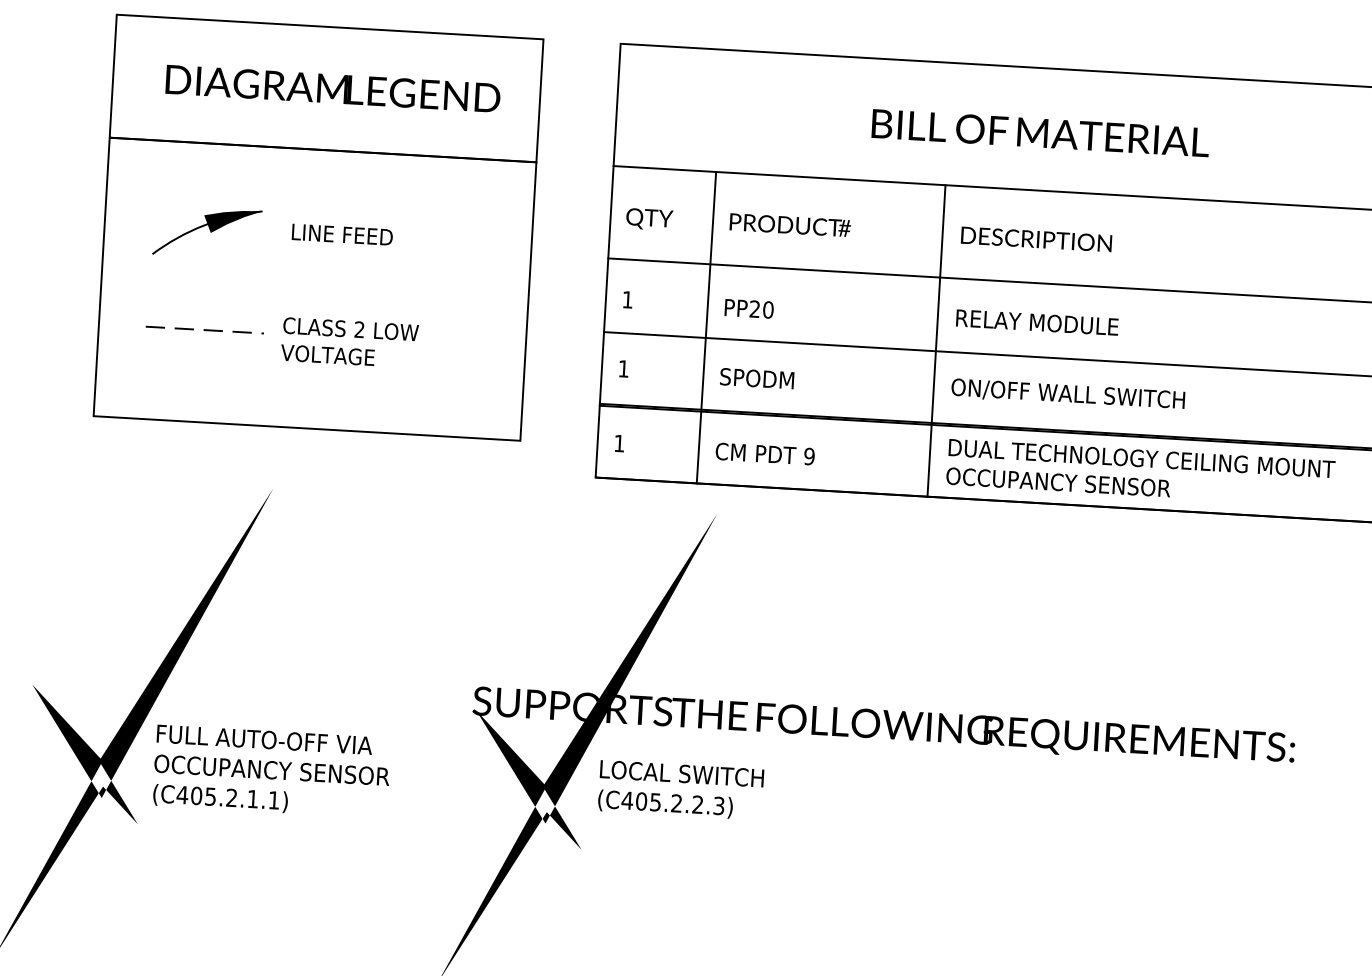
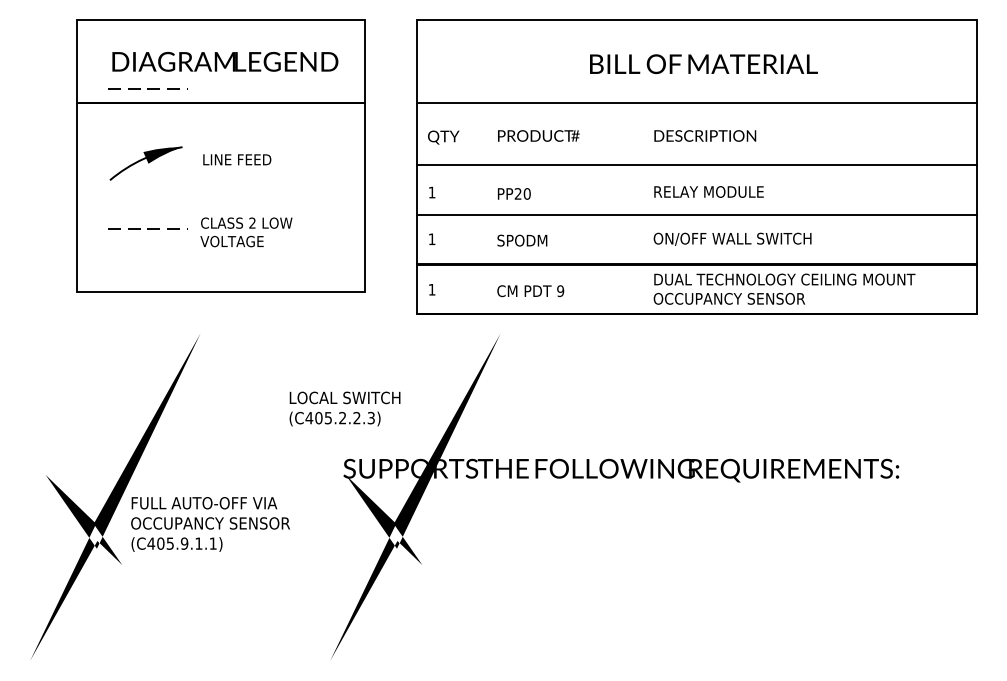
line: (215, 121) -> (147, 88), added
line: (705, 327) -> (485, 208), removed
line: (936, 341) -> (641, 208), removed
text: (680, 789) -> (344, 408), moved
text: (231, 797) -> (184, 543), (C405.2.1.1) -> (C405.9.1.1)

